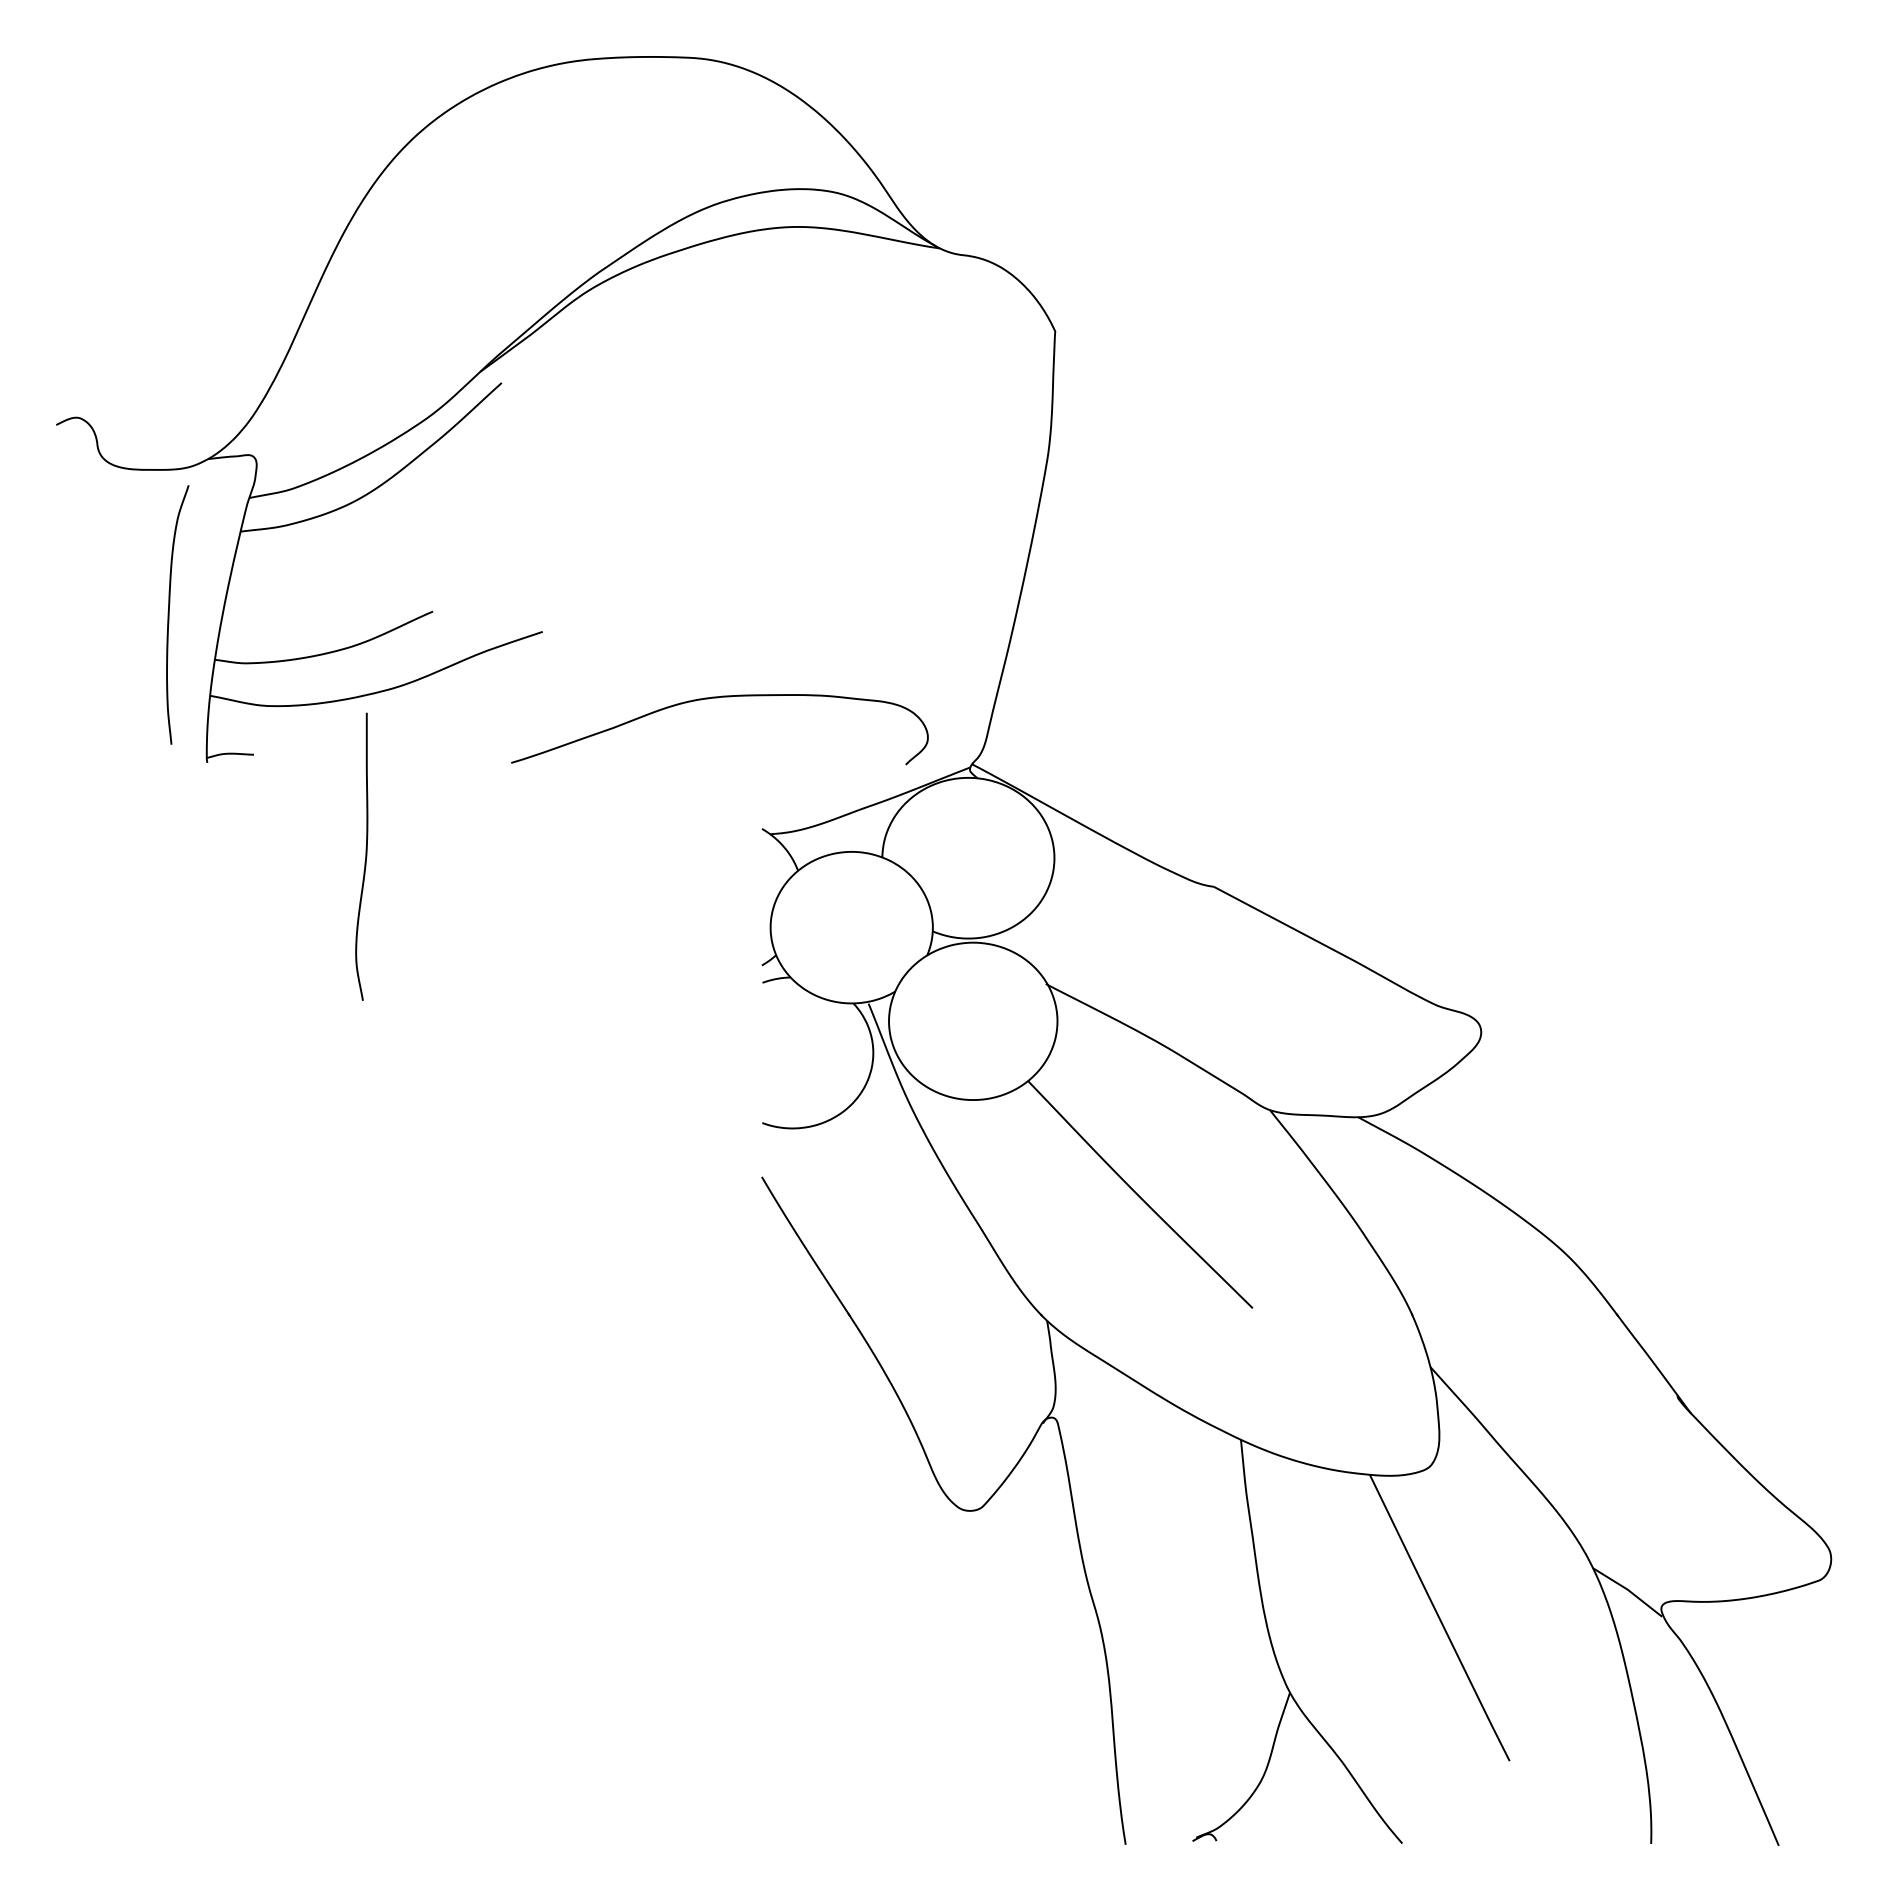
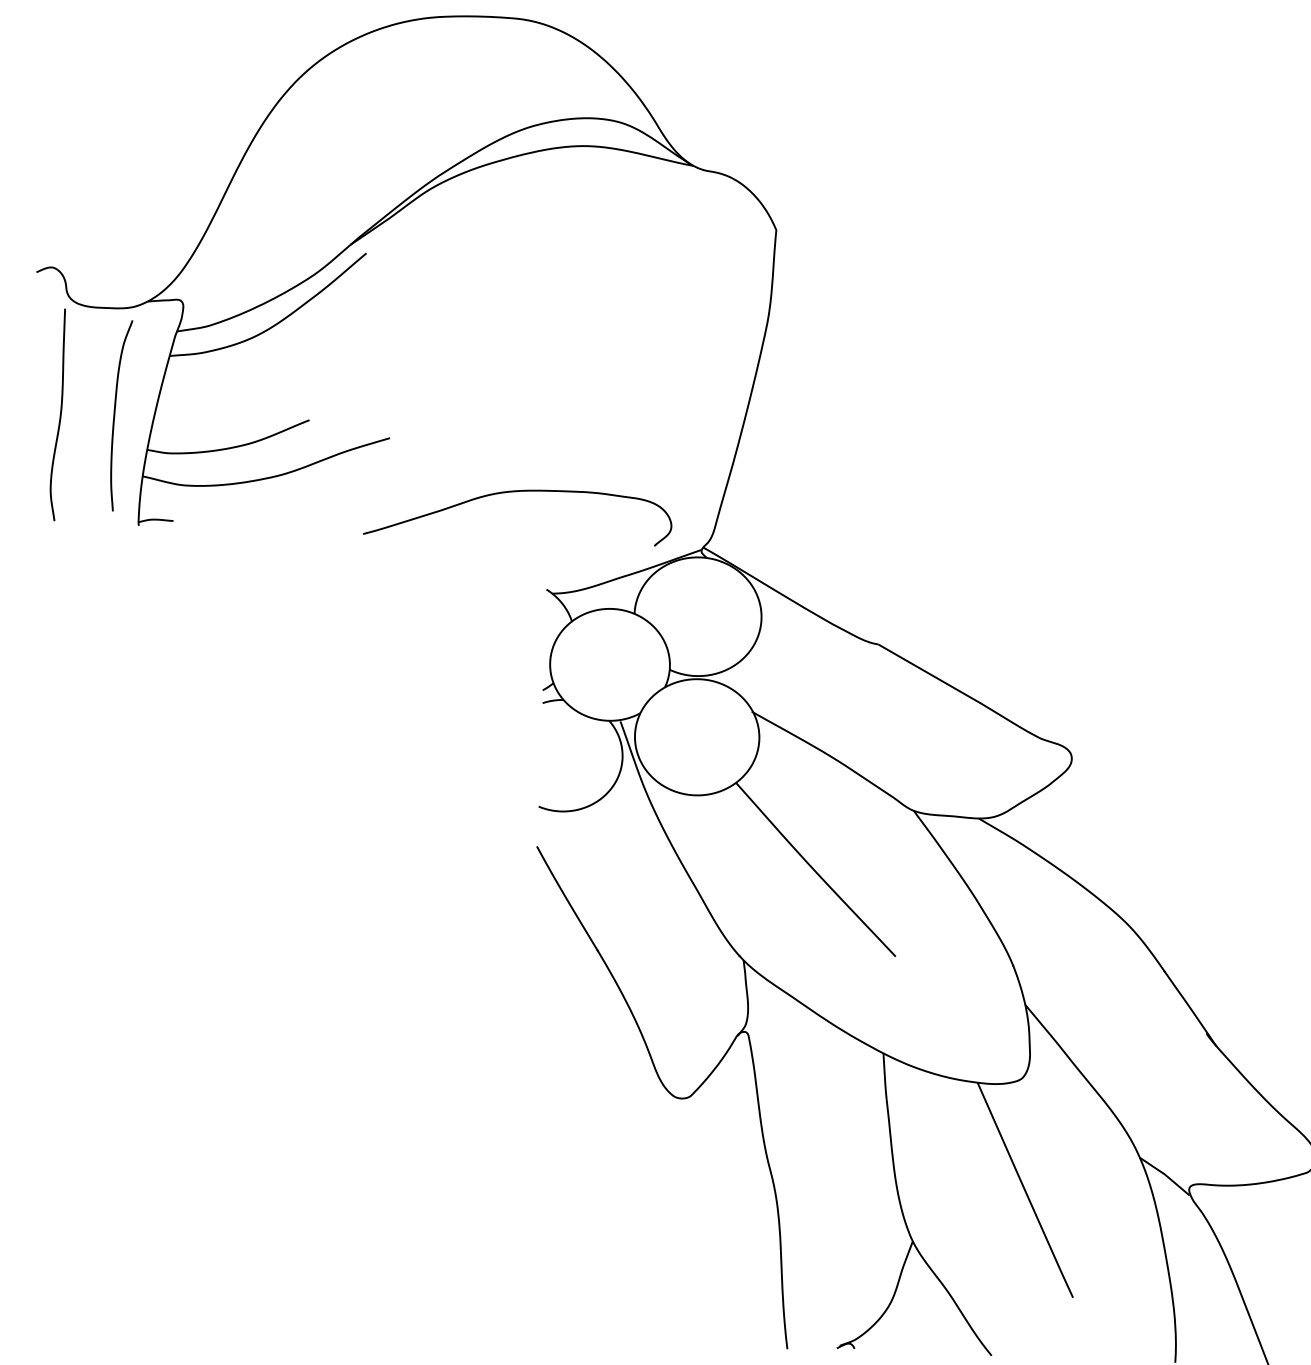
curve: (365, 856) -> (60, 414), moved

